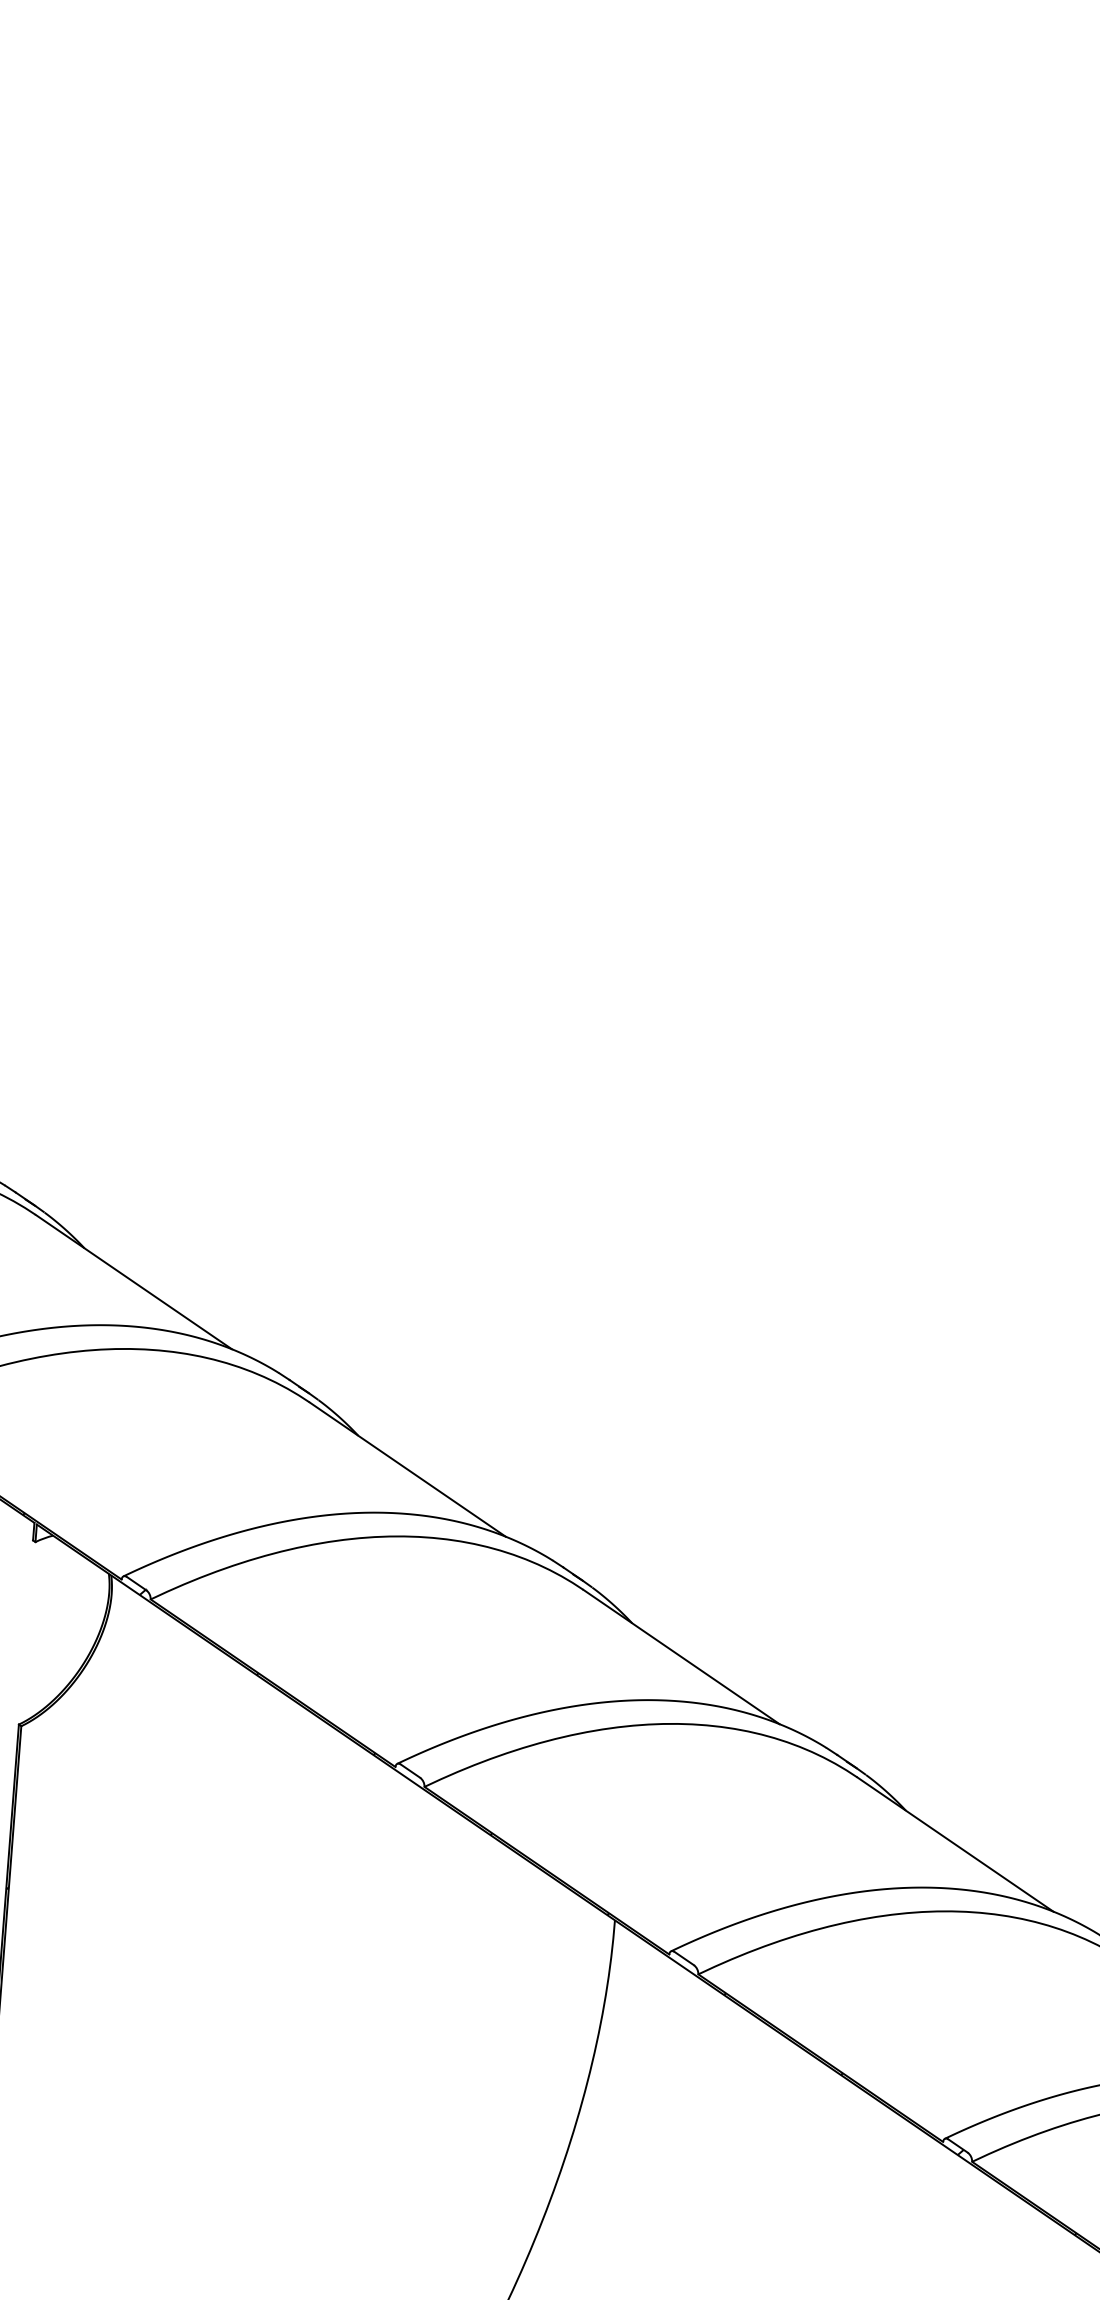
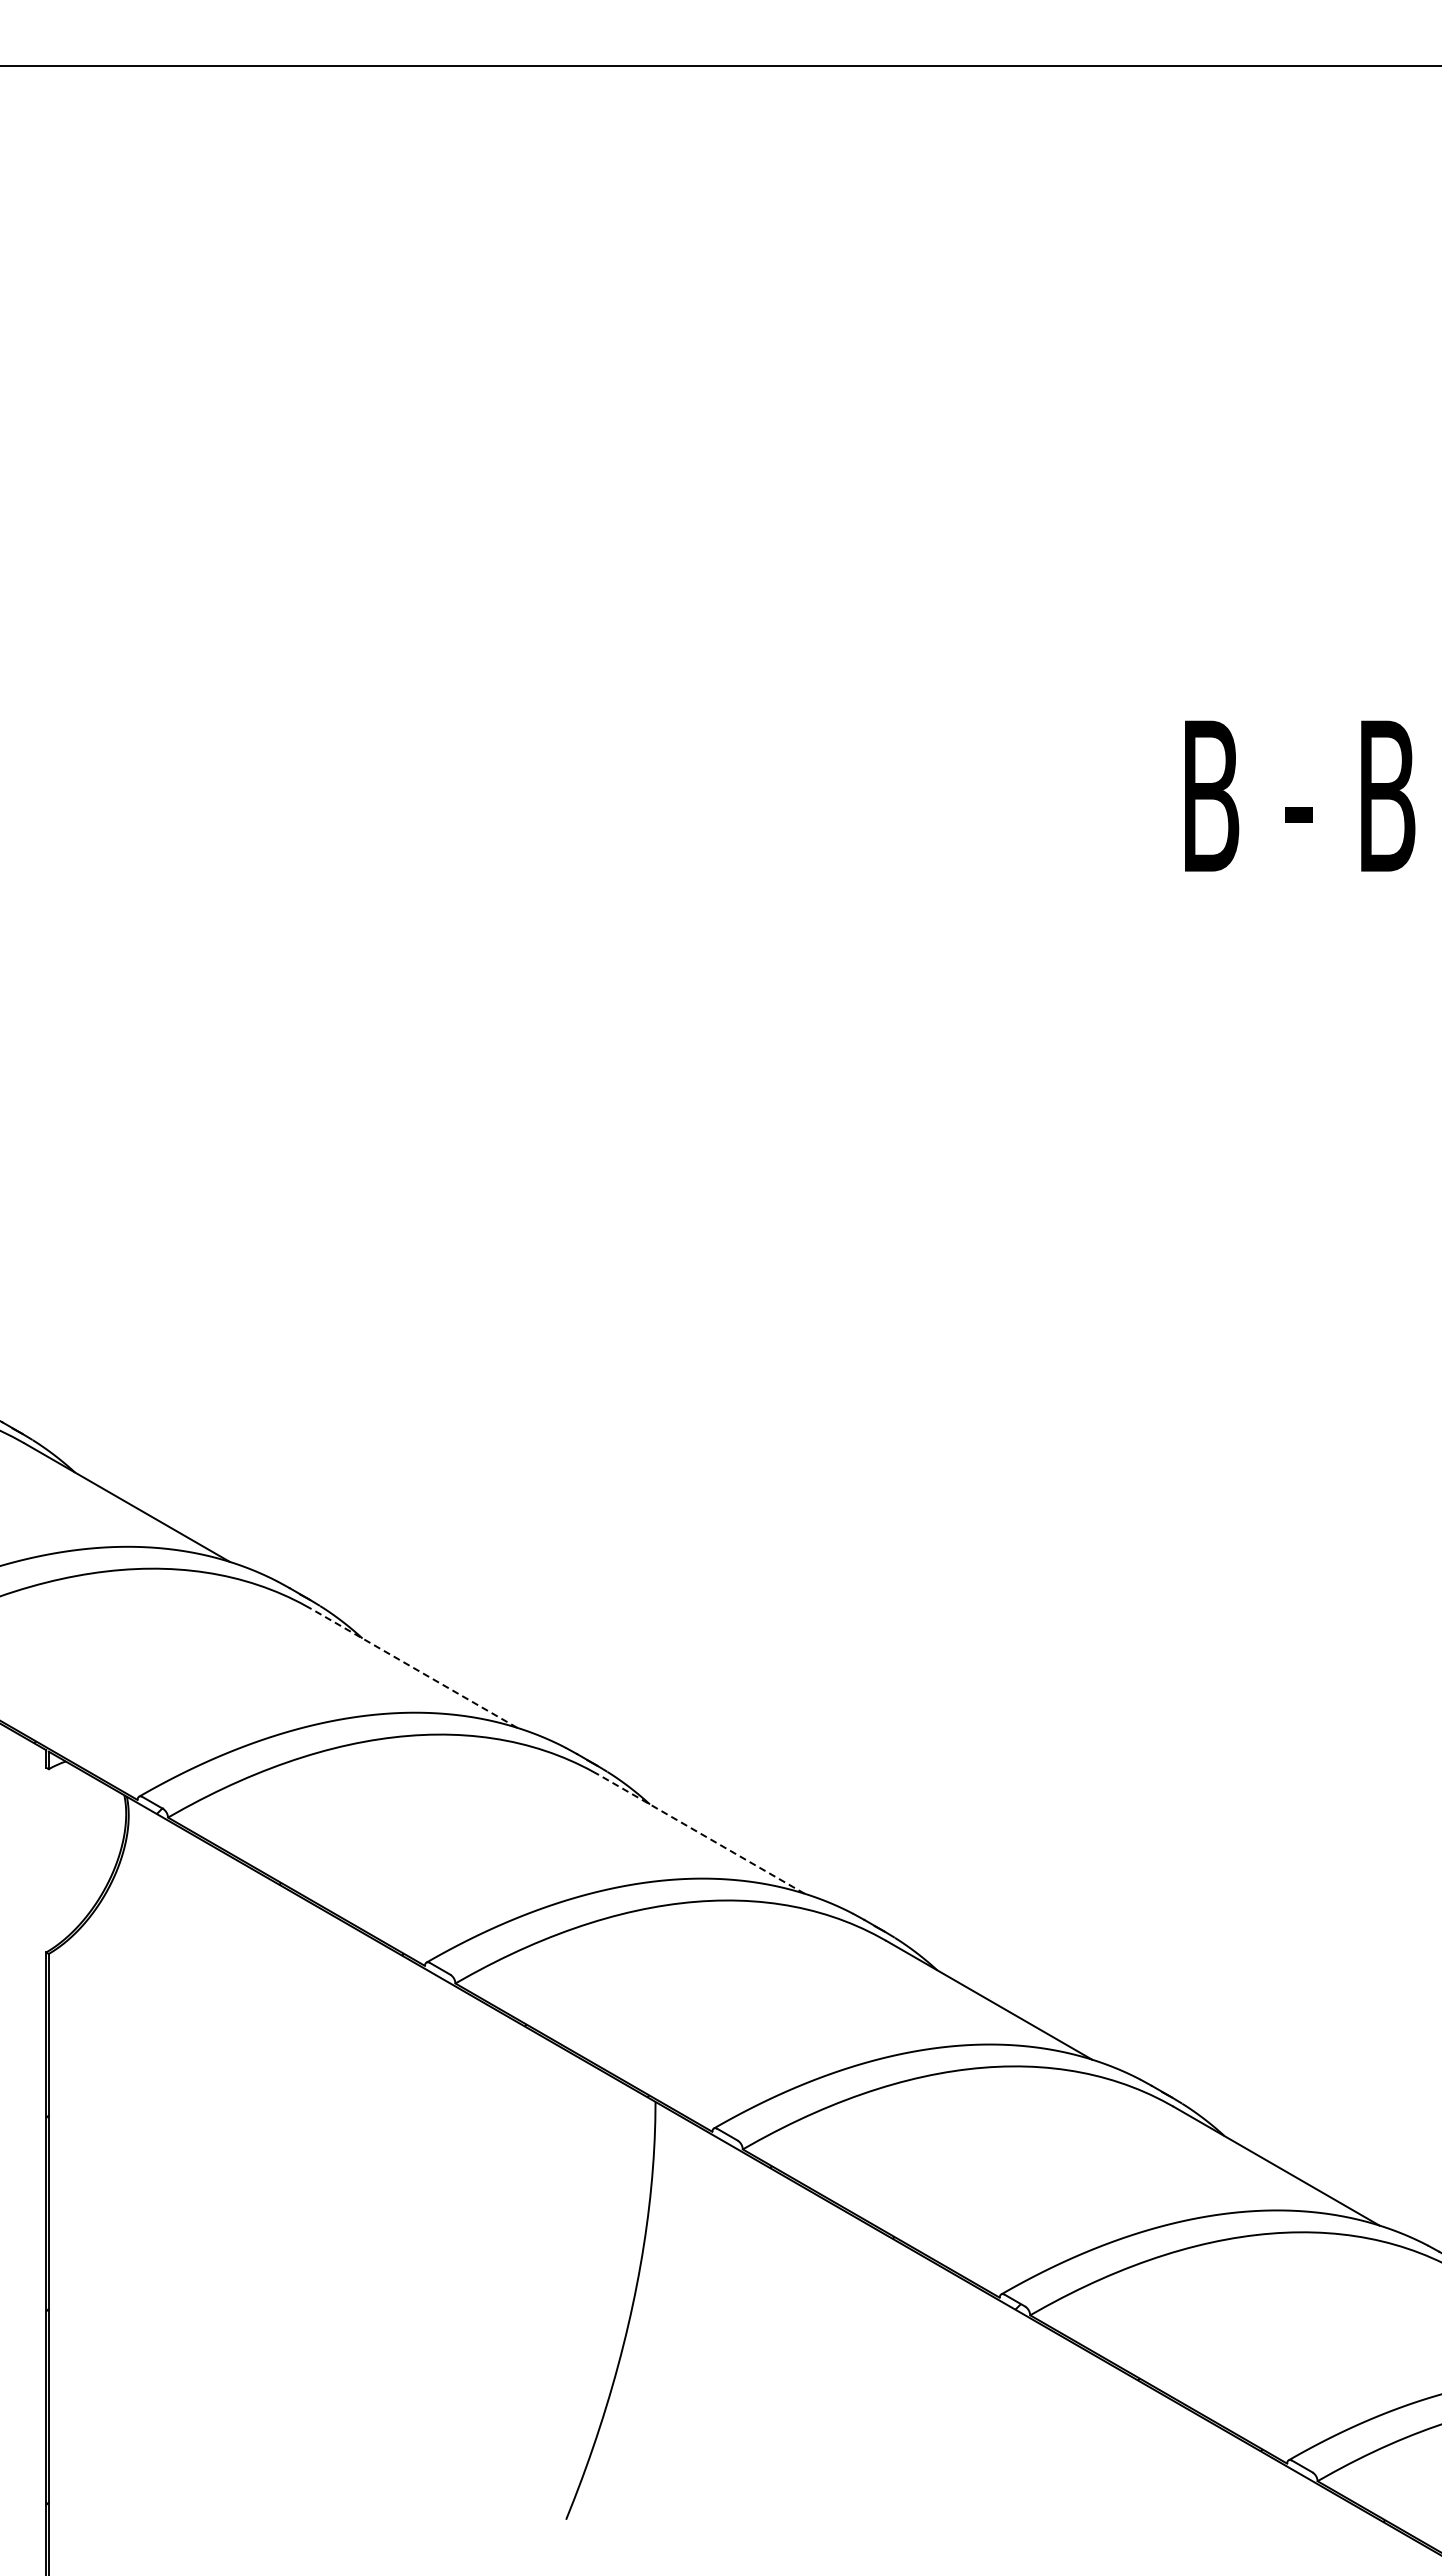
line: (407, 1469) -> (414, 1668), solid -> dashed
line: (681, 1657) -> (701, 1834), solid -> dashed

